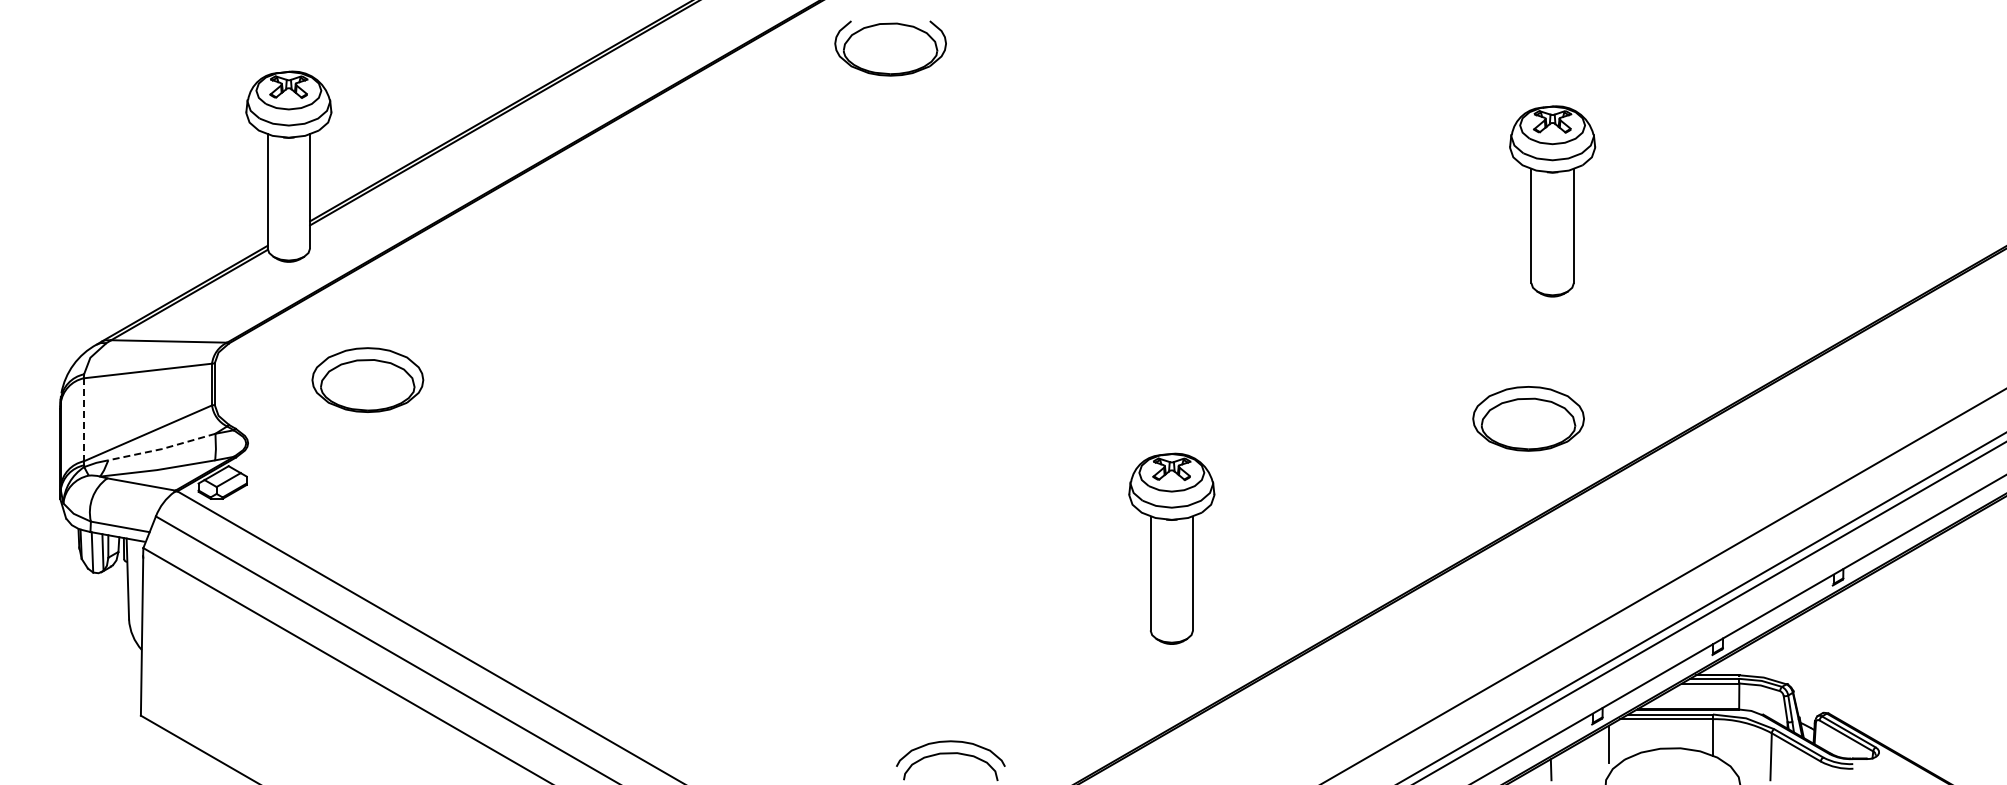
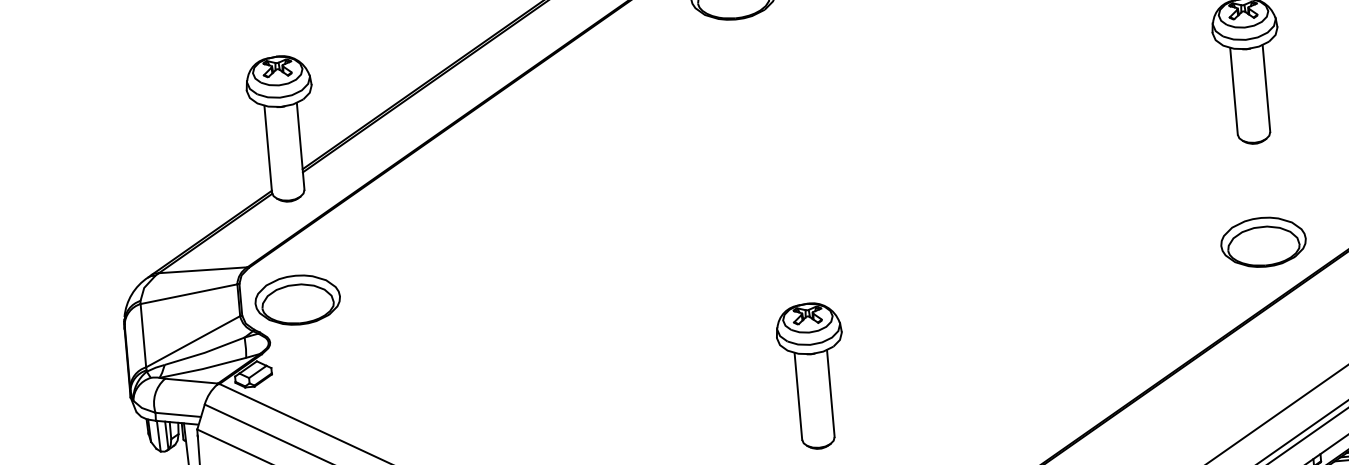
part: (367, 379) -> (297, 299), moved
part: (1528, 418) -> (1263, 242), moved
line: (83, 419) -> (143, 335), dashed -> solid
line: (161, 449) -> (204, 353), dashed -> solid
part: (1171, 548) -> (812, 375), moved

